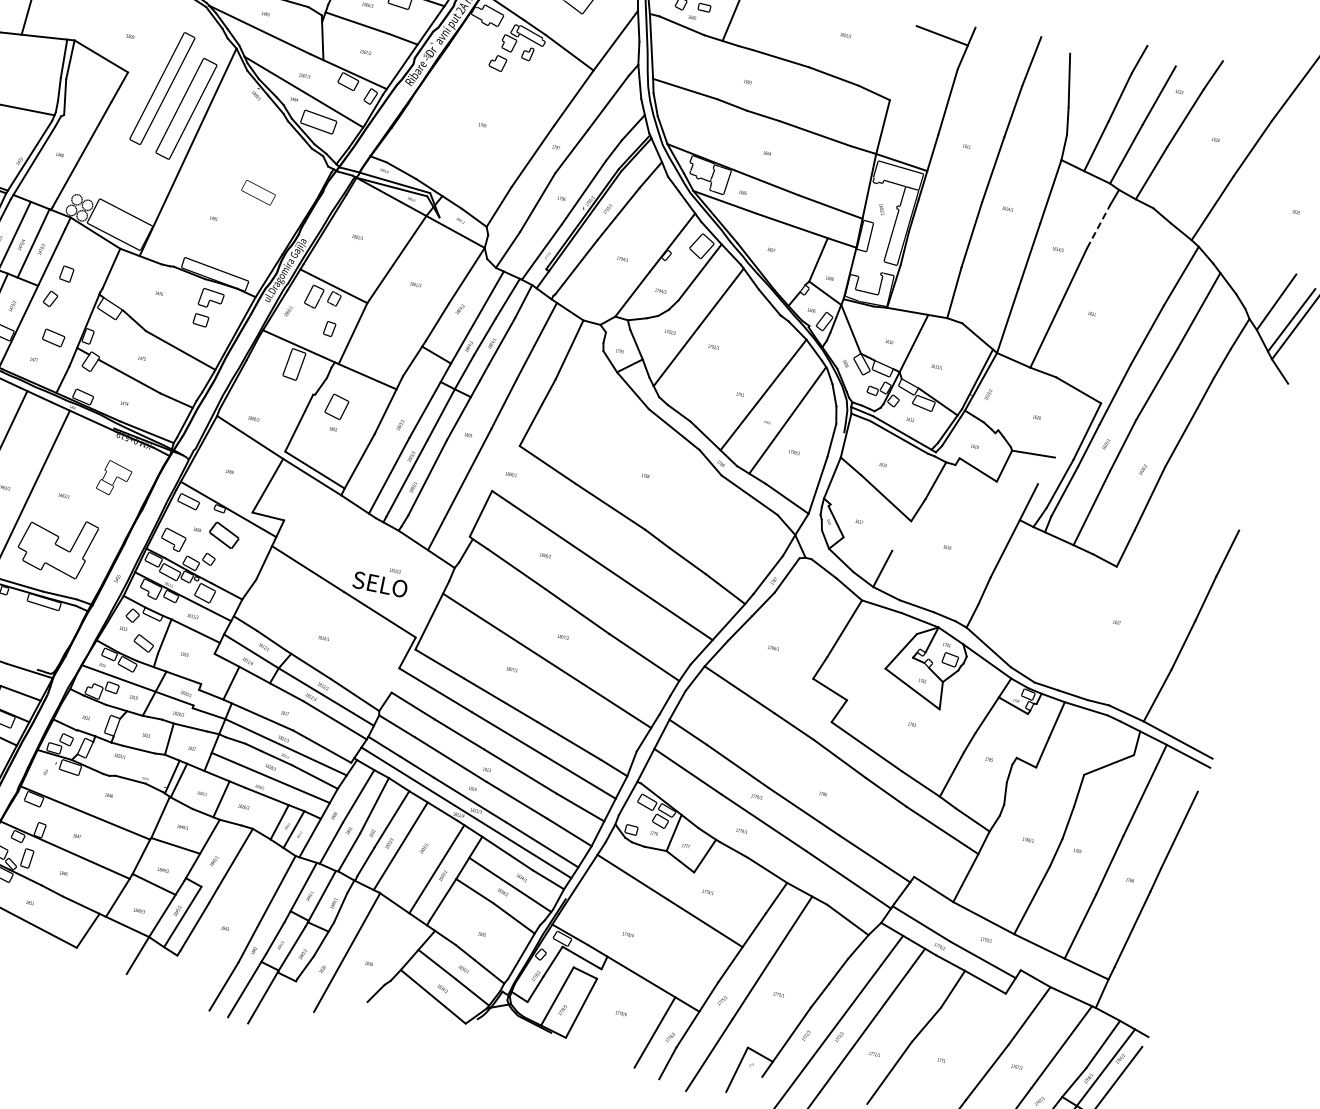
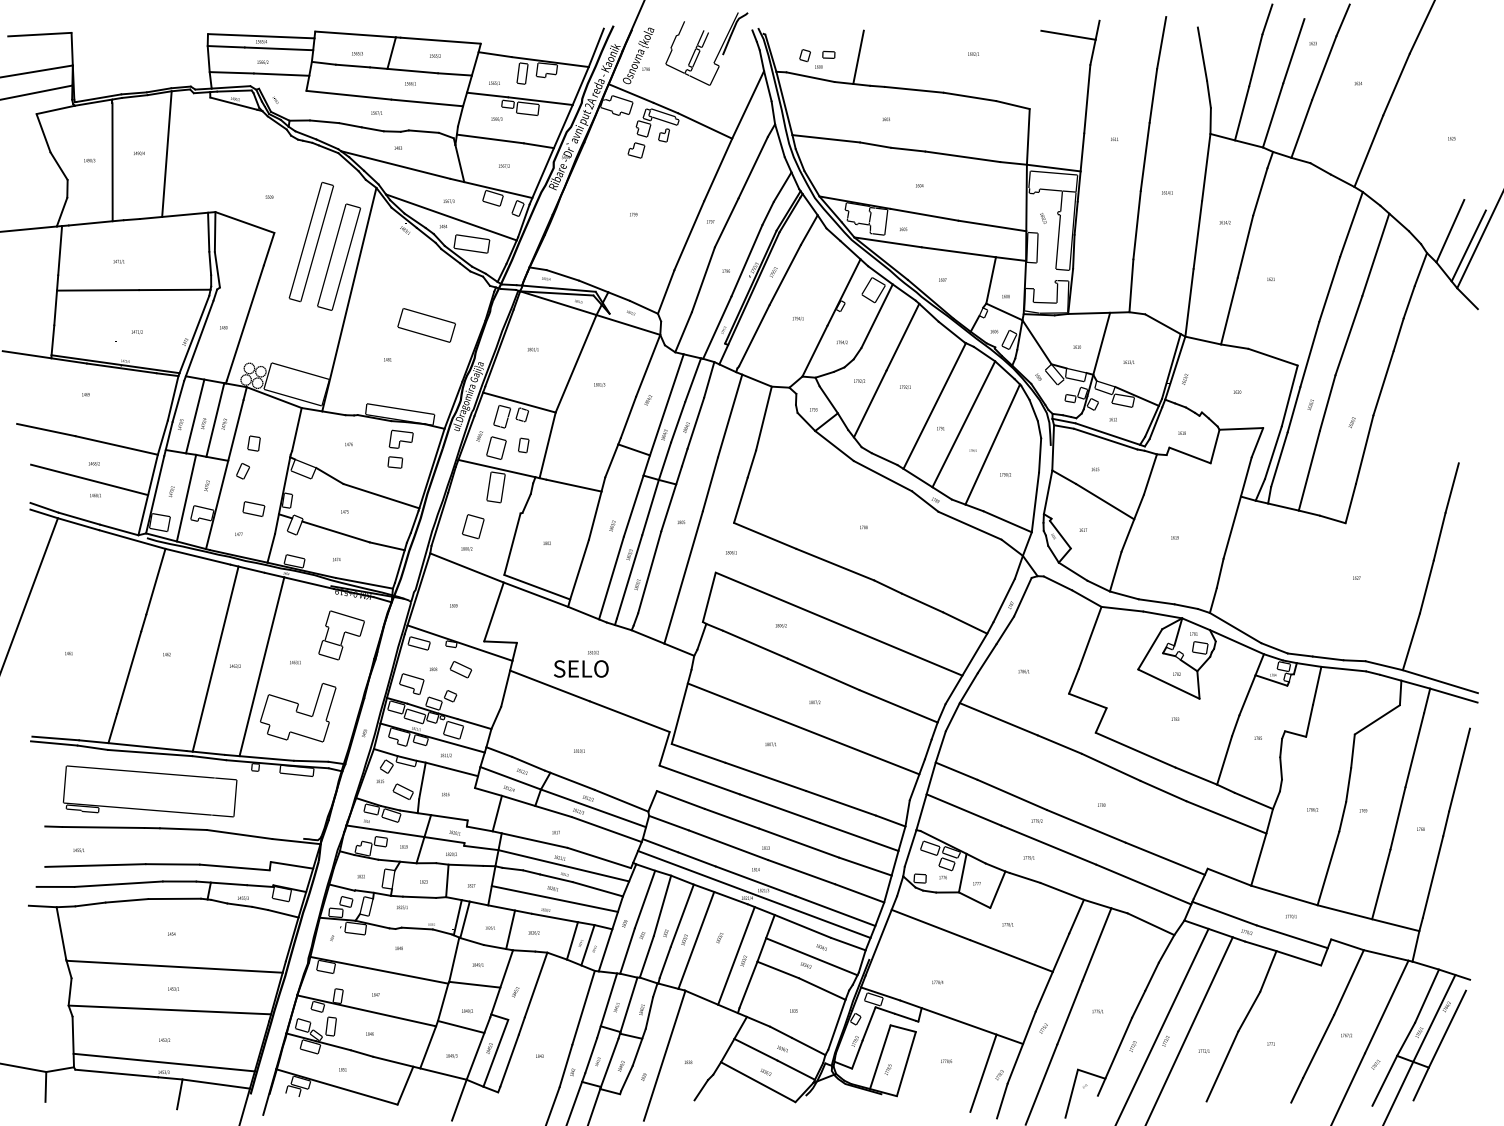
part: (258, 192) -> (426, 325), size x1.67
line: (1099, 226) -> (1260, 191), dashed -> solid
part: (302, 325) -> (496, 447), added
line: (738, 370) -> (934, 405), added
part: (336, 406) -> (472, 526), moved
line: (1046, 470) -> (1257, 442), added
part: (114, 478) -> (341, 635), size x1.43
part: (223, 535) -> (460, 669), size x0.71
line: (901, 535) -> (1127, 535), added
text: (381, 580) -> (581, 664), moved

